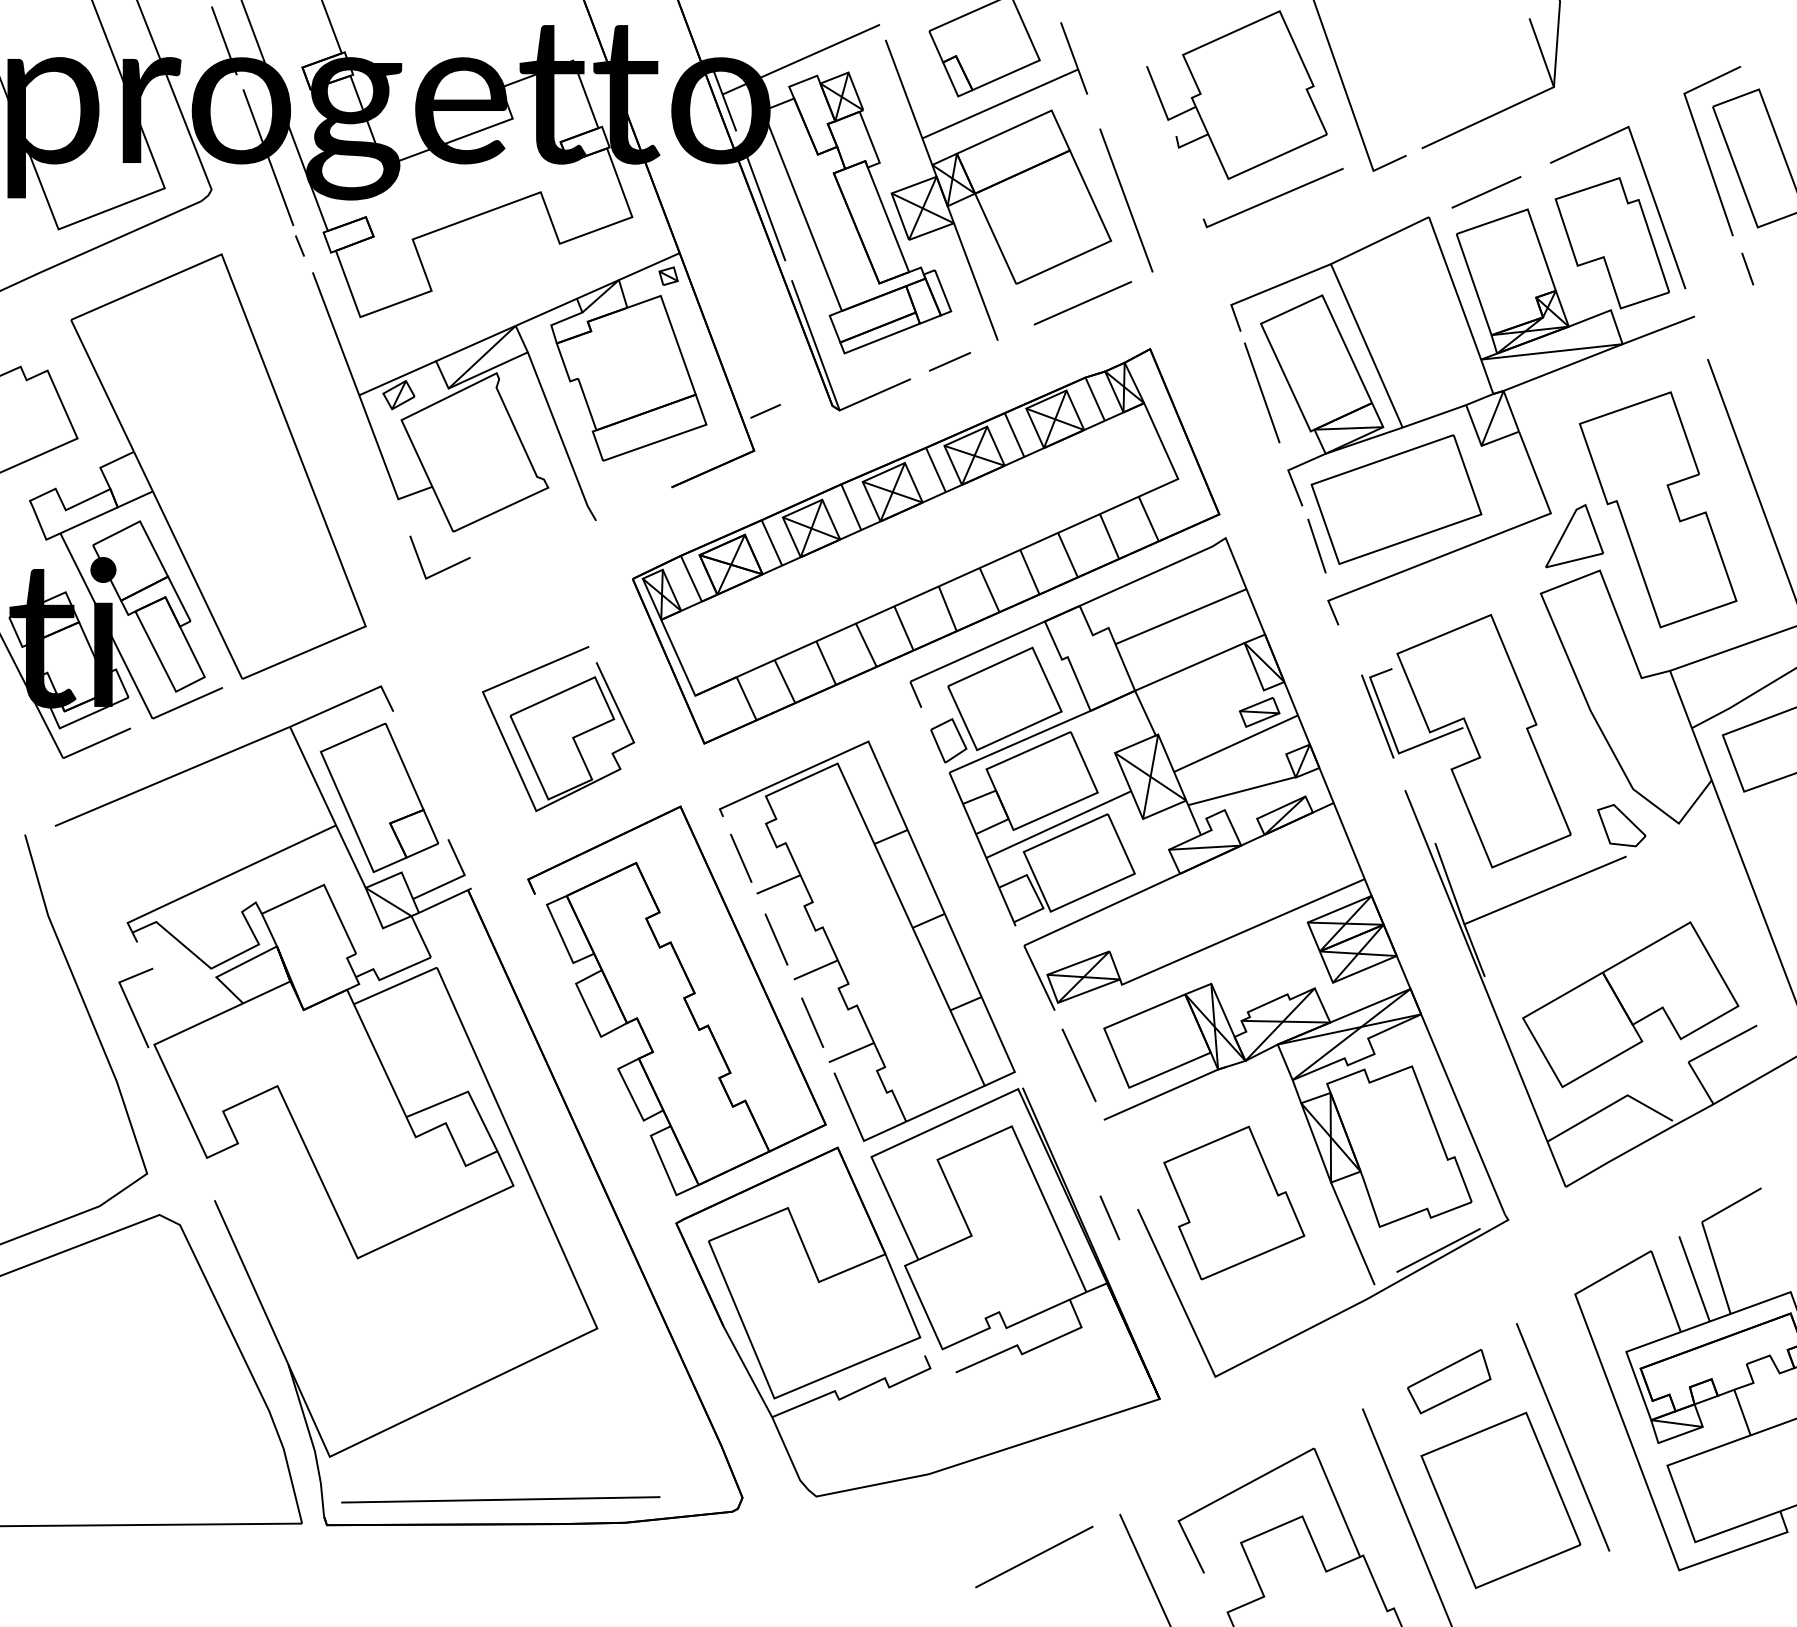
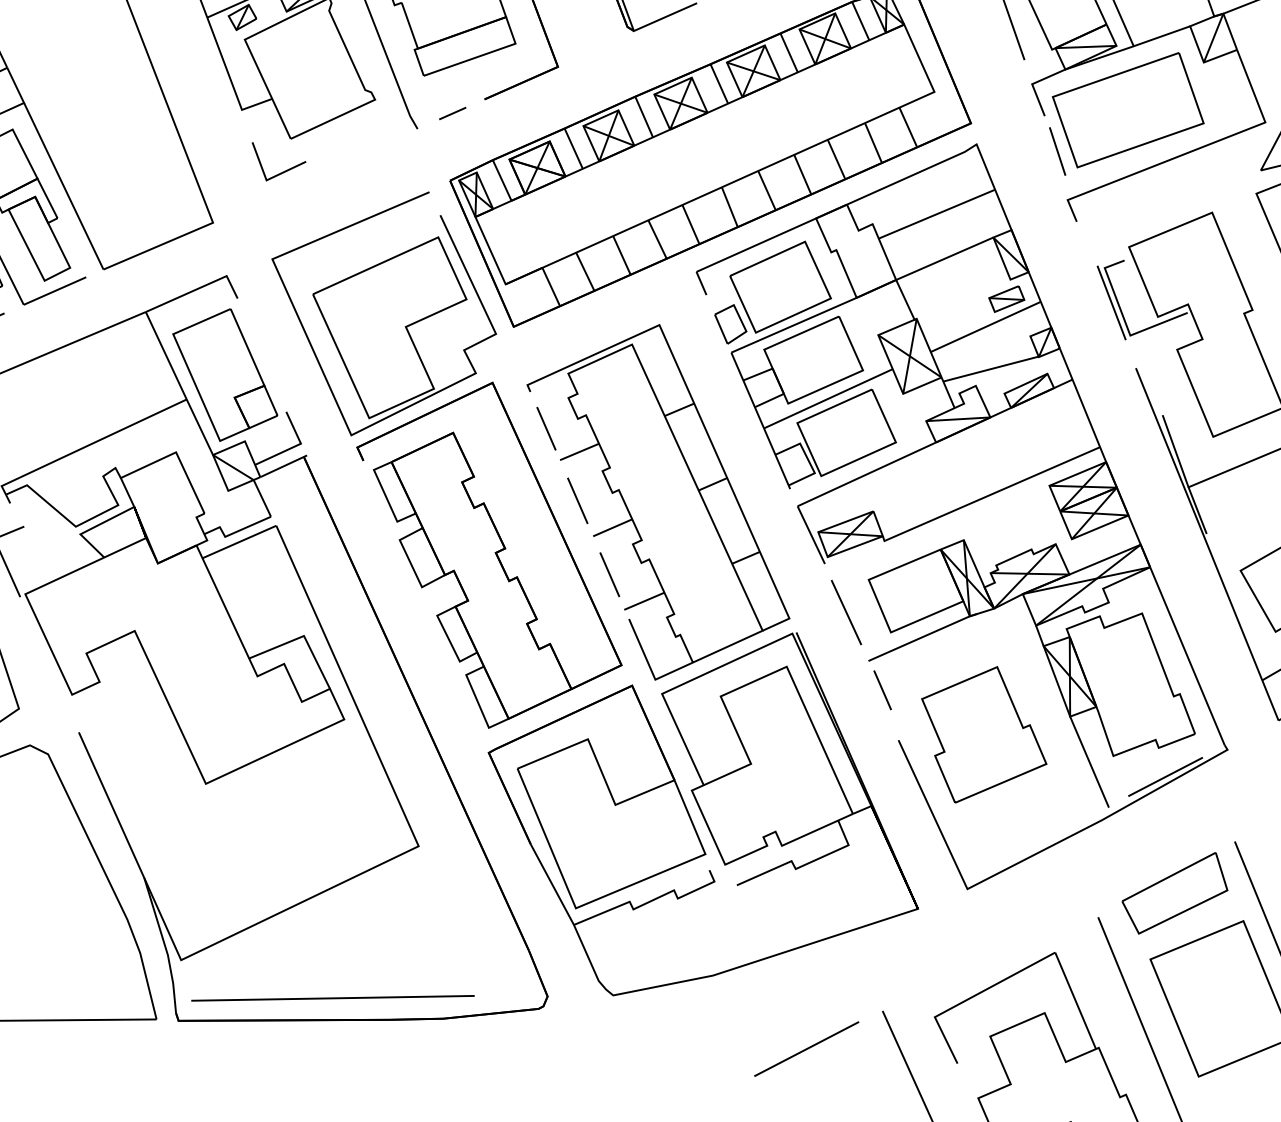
line: (765, 411) -> (452, 113), moved
part: (558, 728) -> (384, 313), size x1.67
line: (1109, 1217) -> (882, 689), moved
part: (1449, 1381) -> (1175, 893), size x1.43

